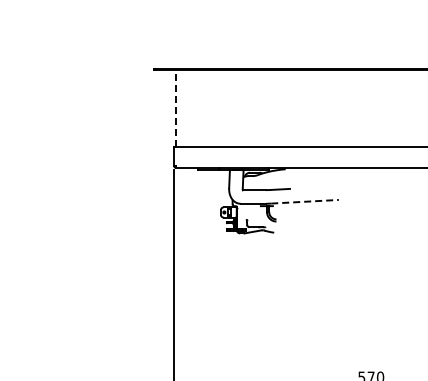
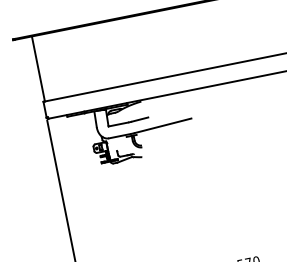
line: (175, 108) -> (38, 68), dashed -> solid
line: (305, 201) -> (163, 125), dashed -> solid

